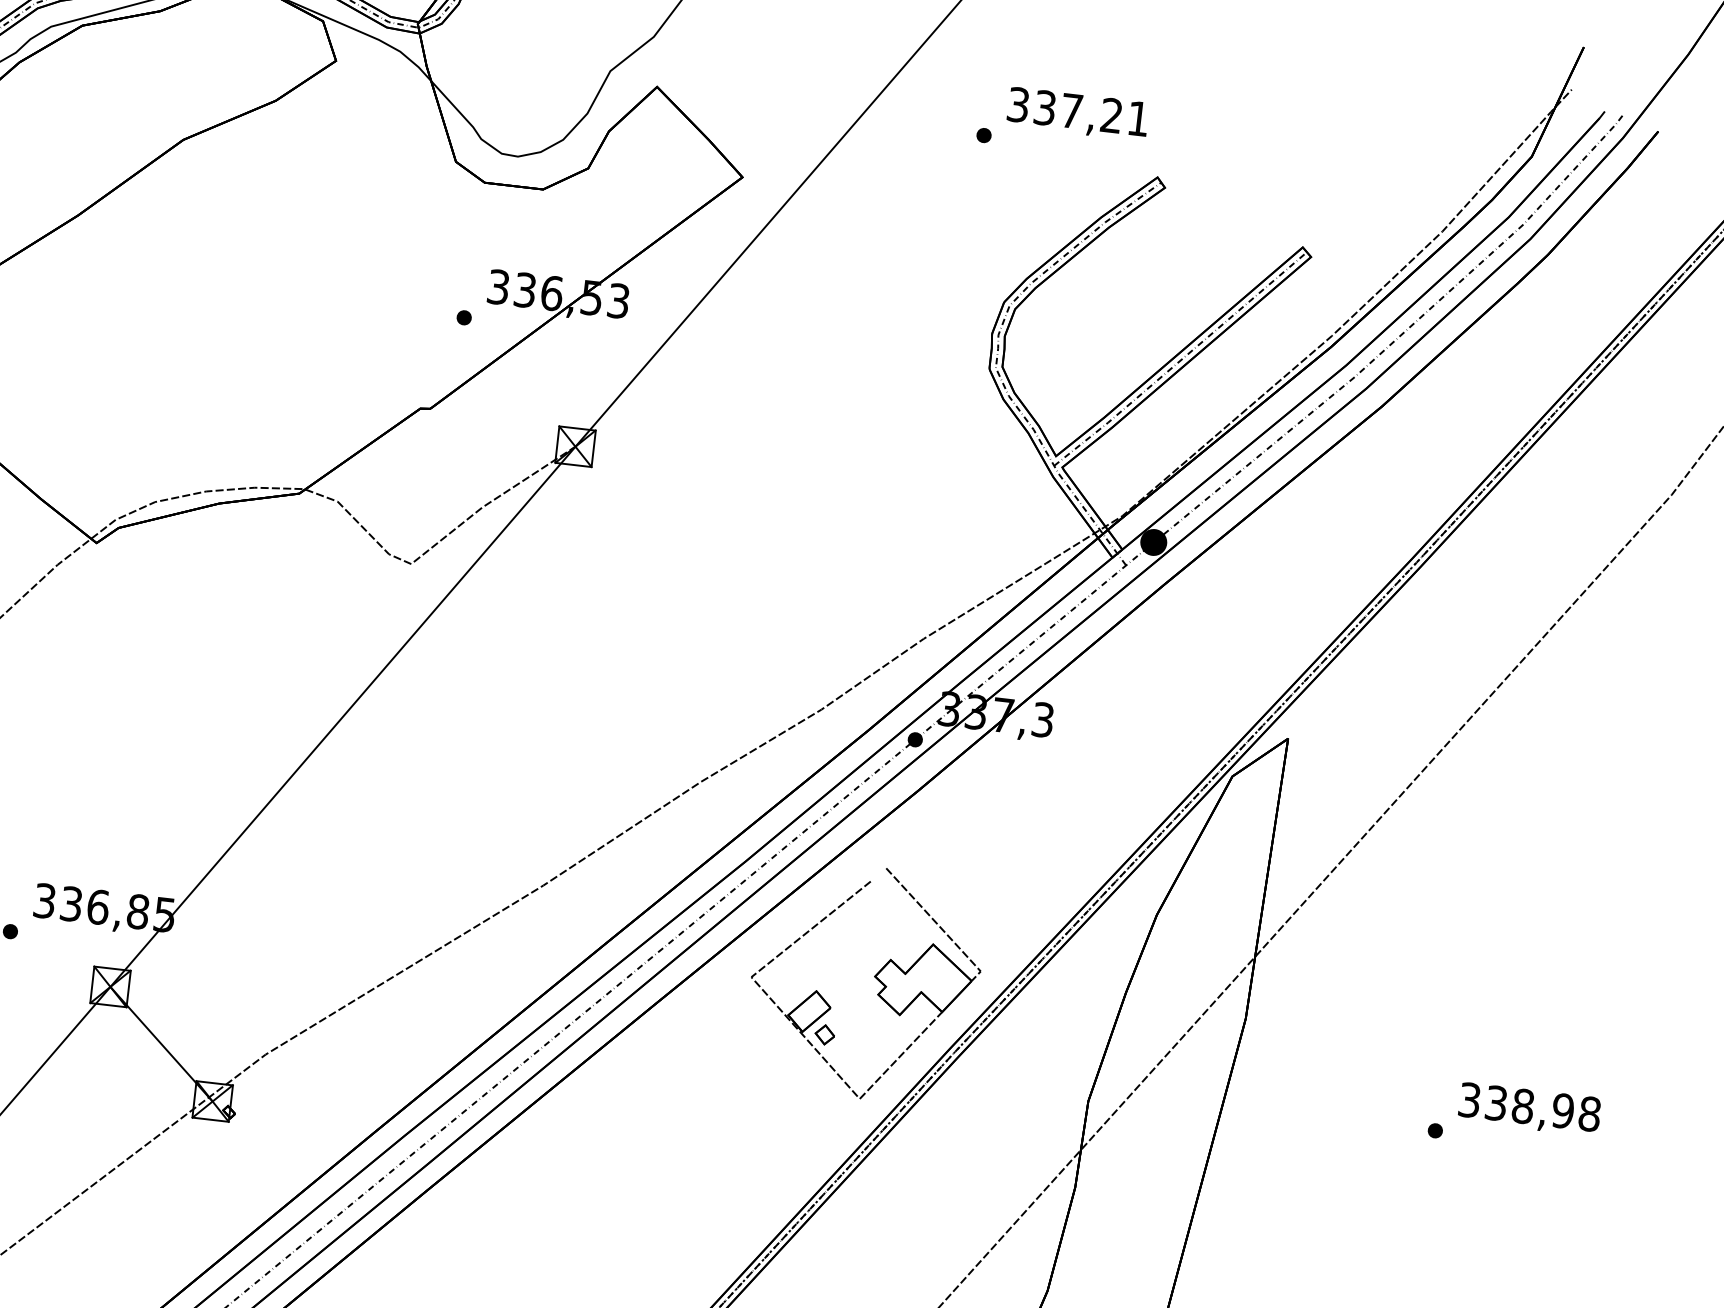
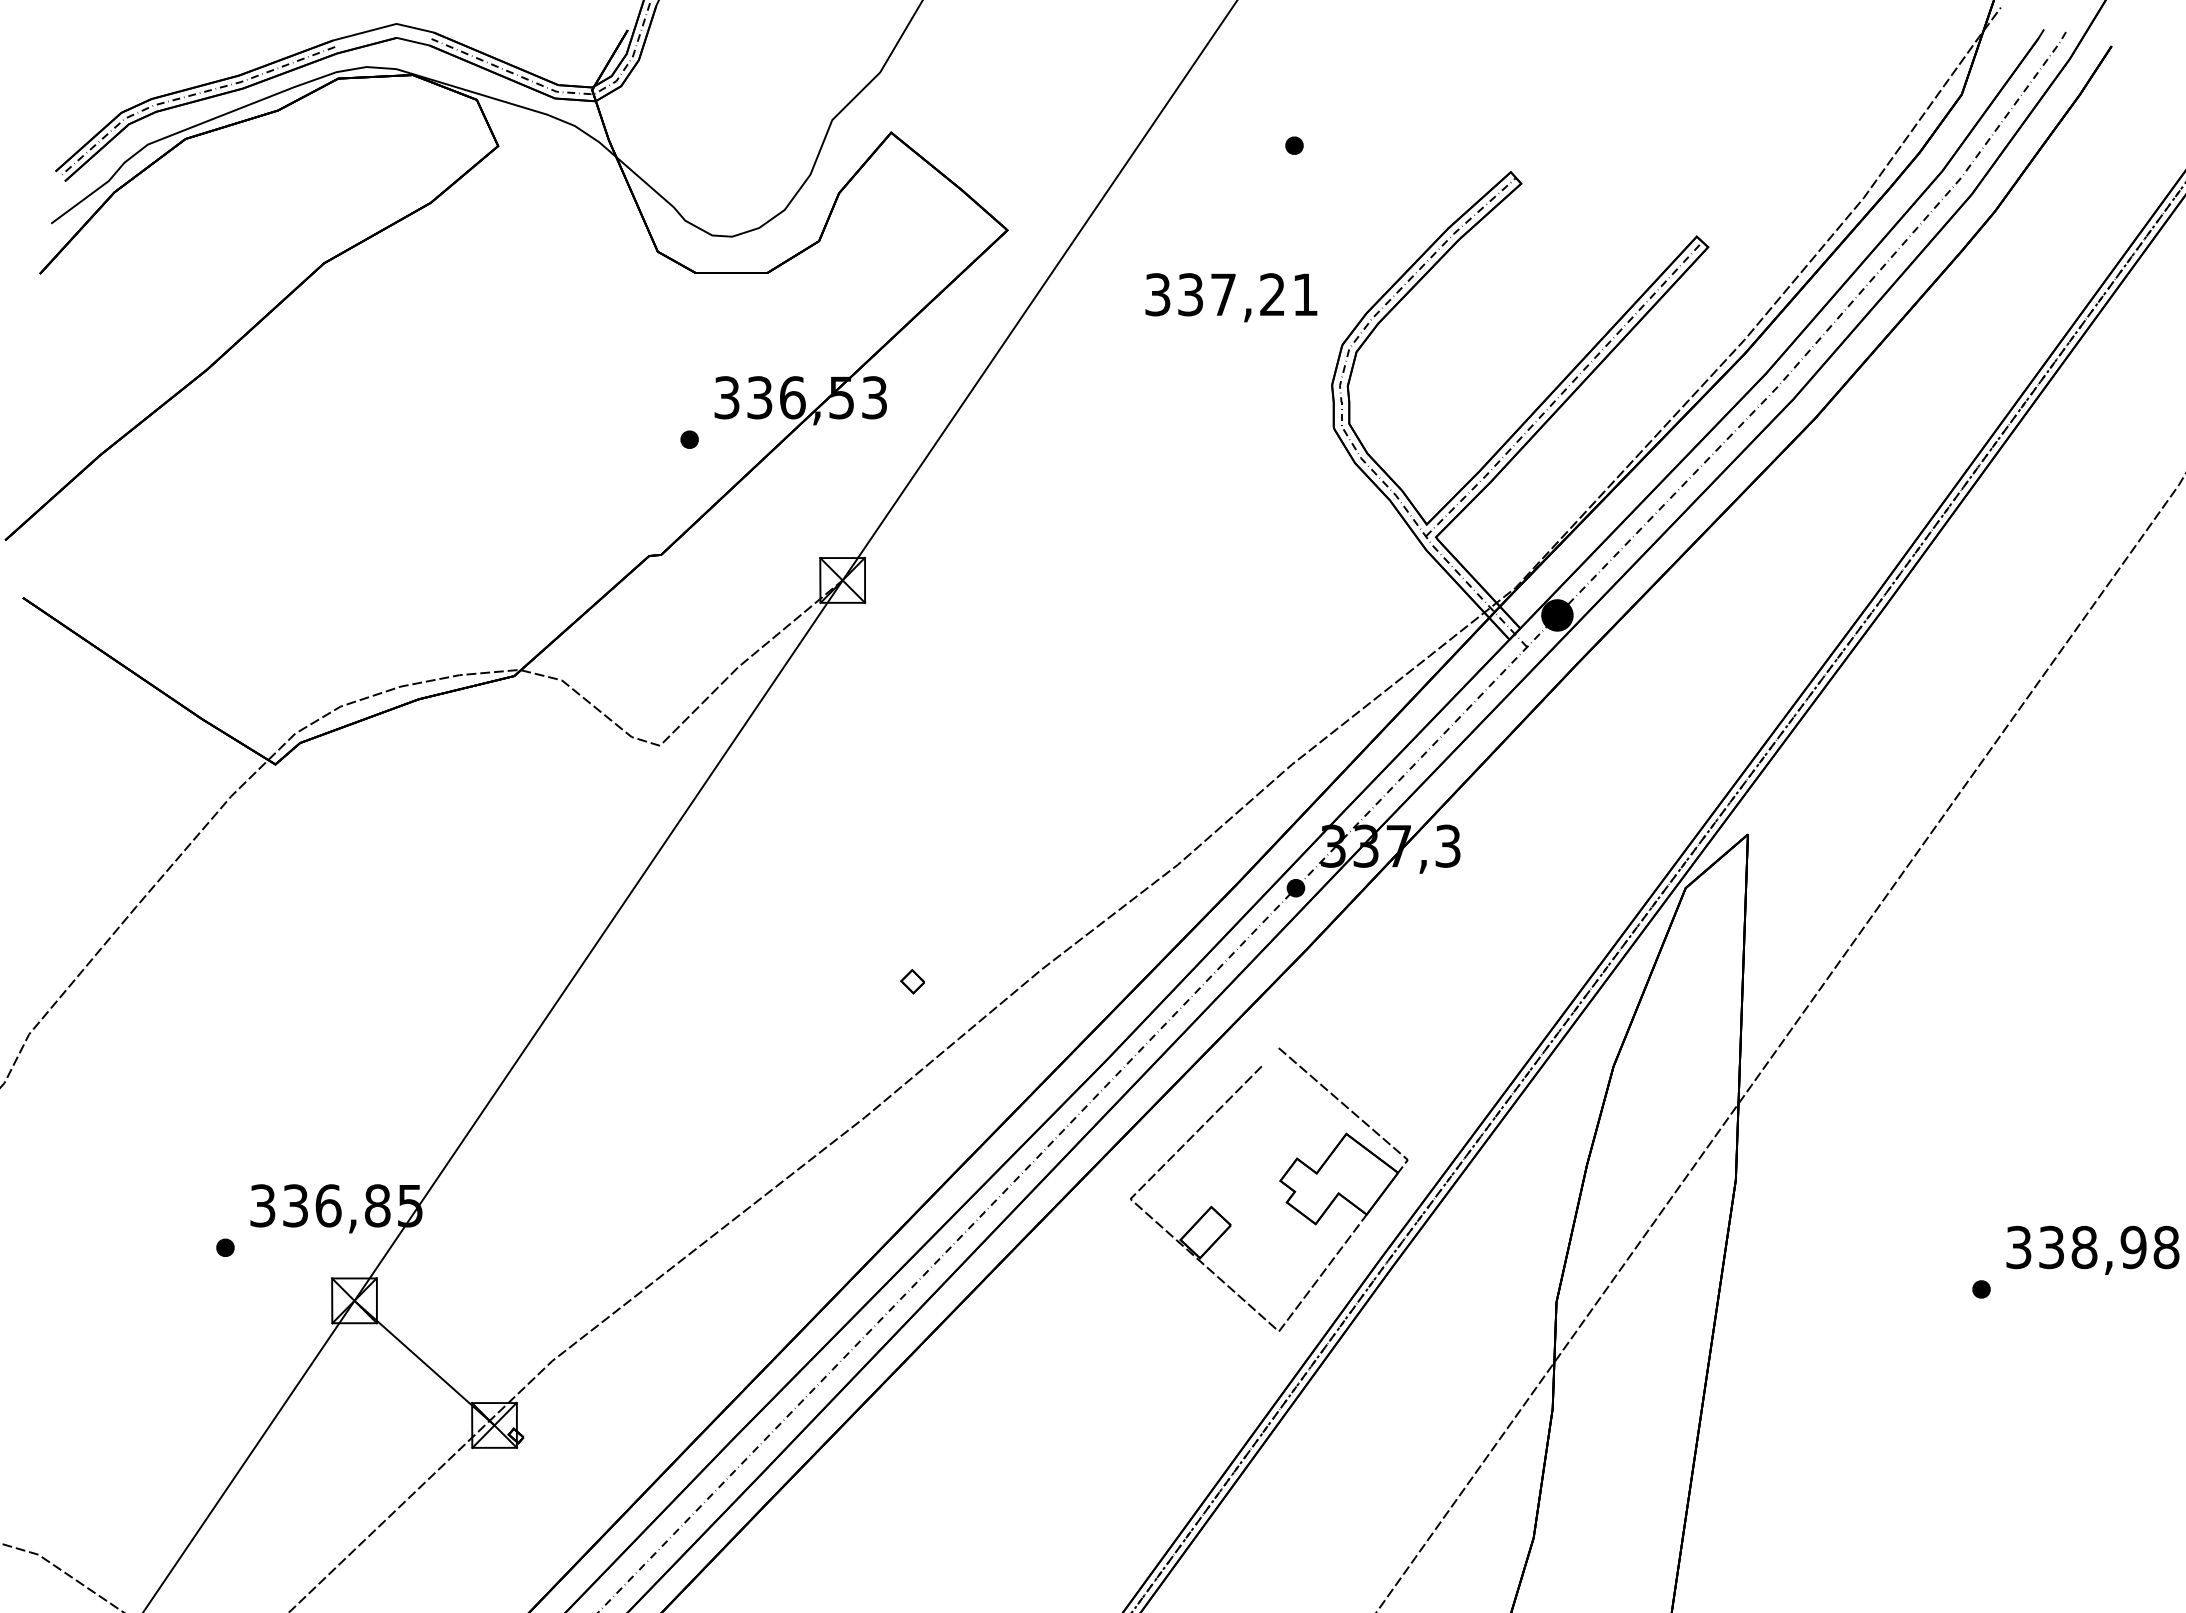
text: (1078, 114) -> (1231, 297), moved
part: (824, 1034) -> (912, 981), moved

